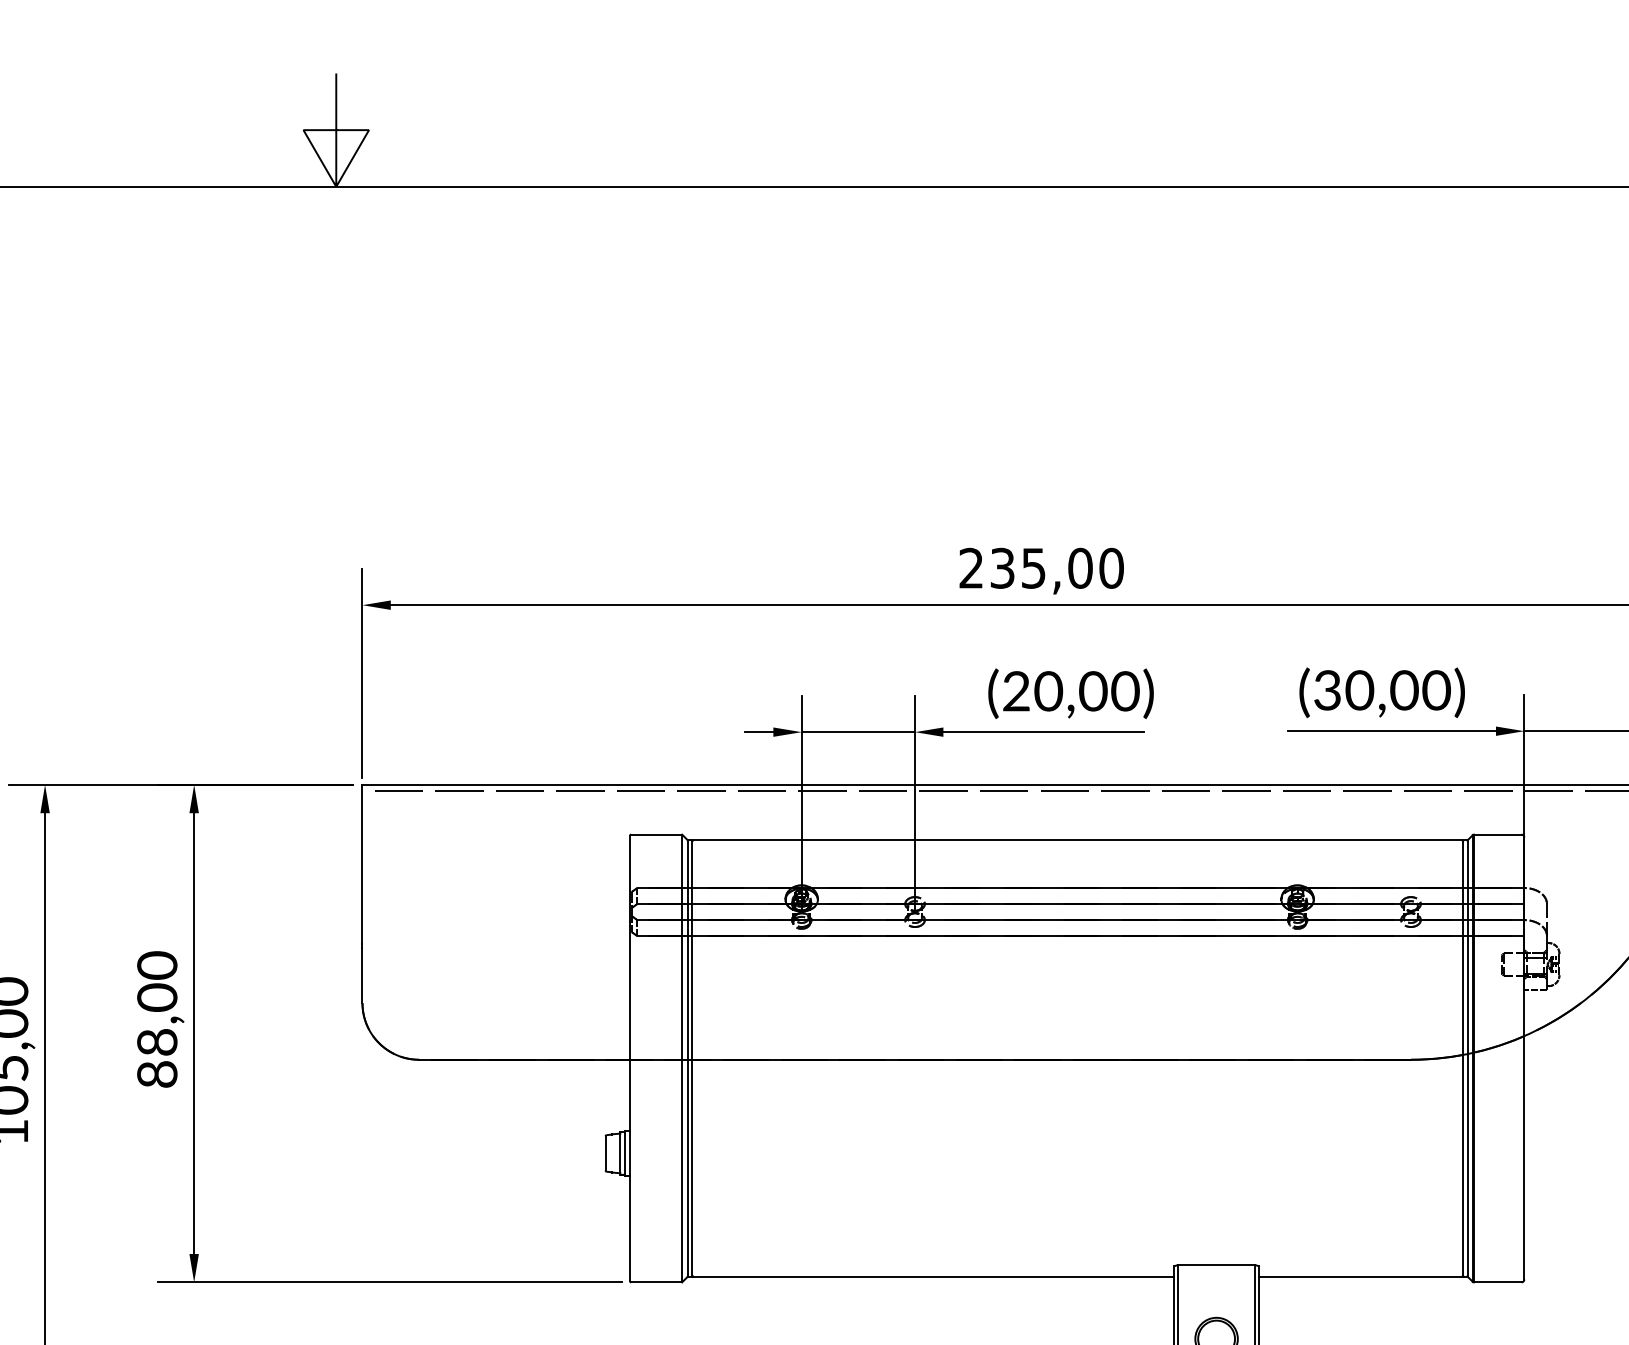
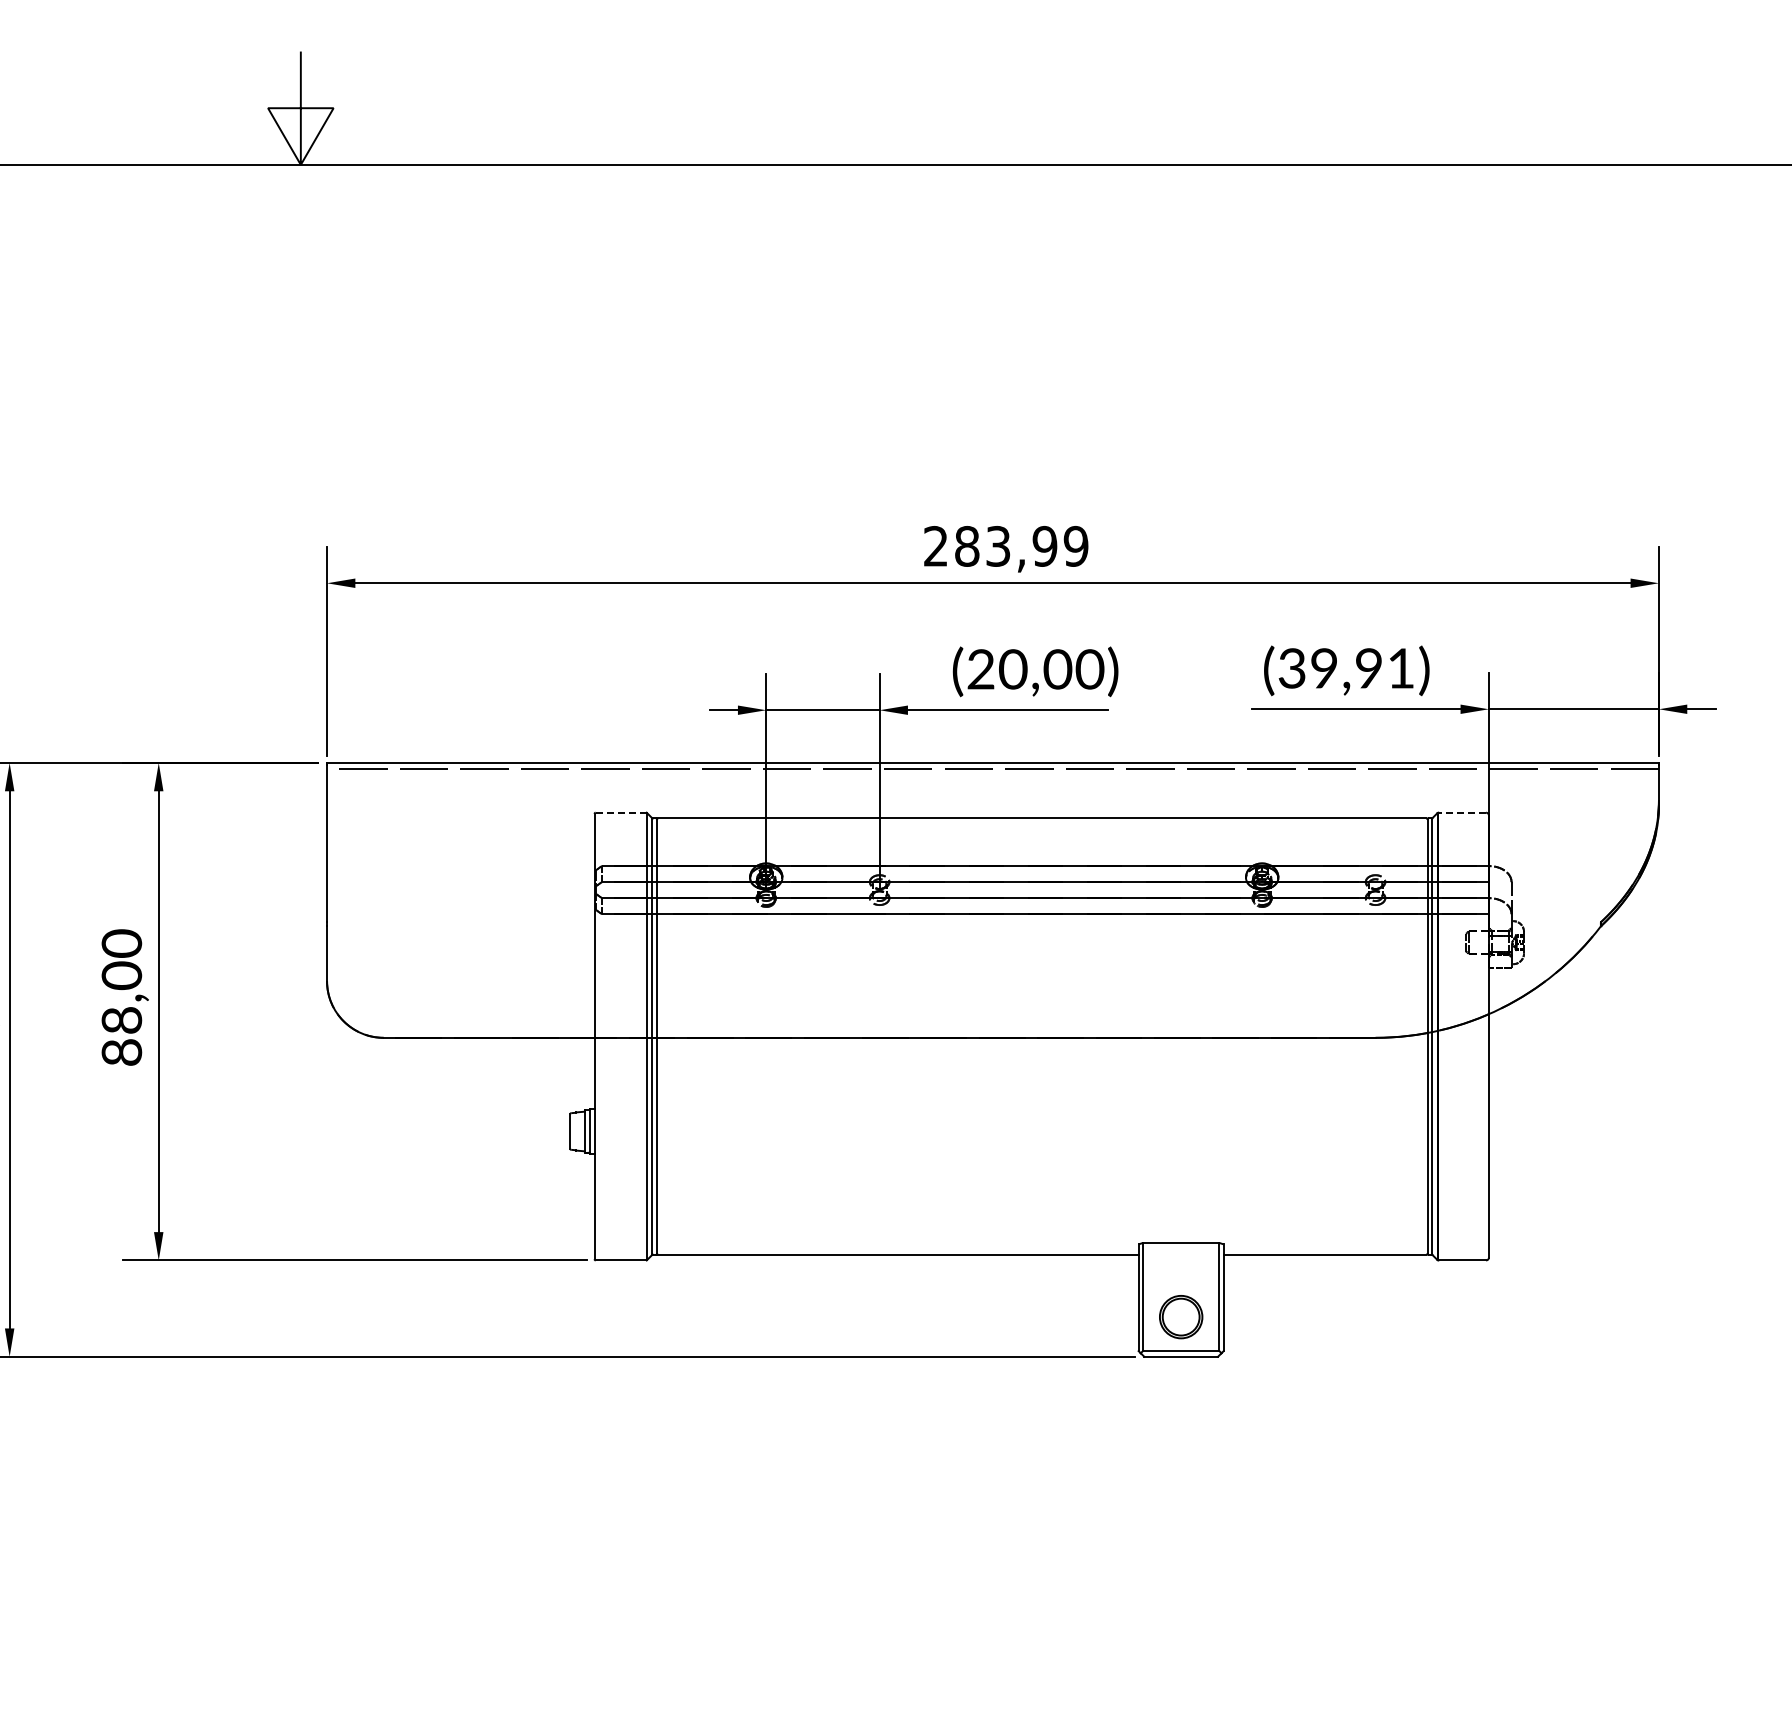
text: (1056, 567) -> (1021, 545), 235,00 -> 283,99
text: (1397, 690) -> (1362, 668), (30,00) -> (39,91)
line: (656, 834) -> (621, 812), solid -> dashed
line: (1497, 834) -> (1462, 812), solid -> dashed

